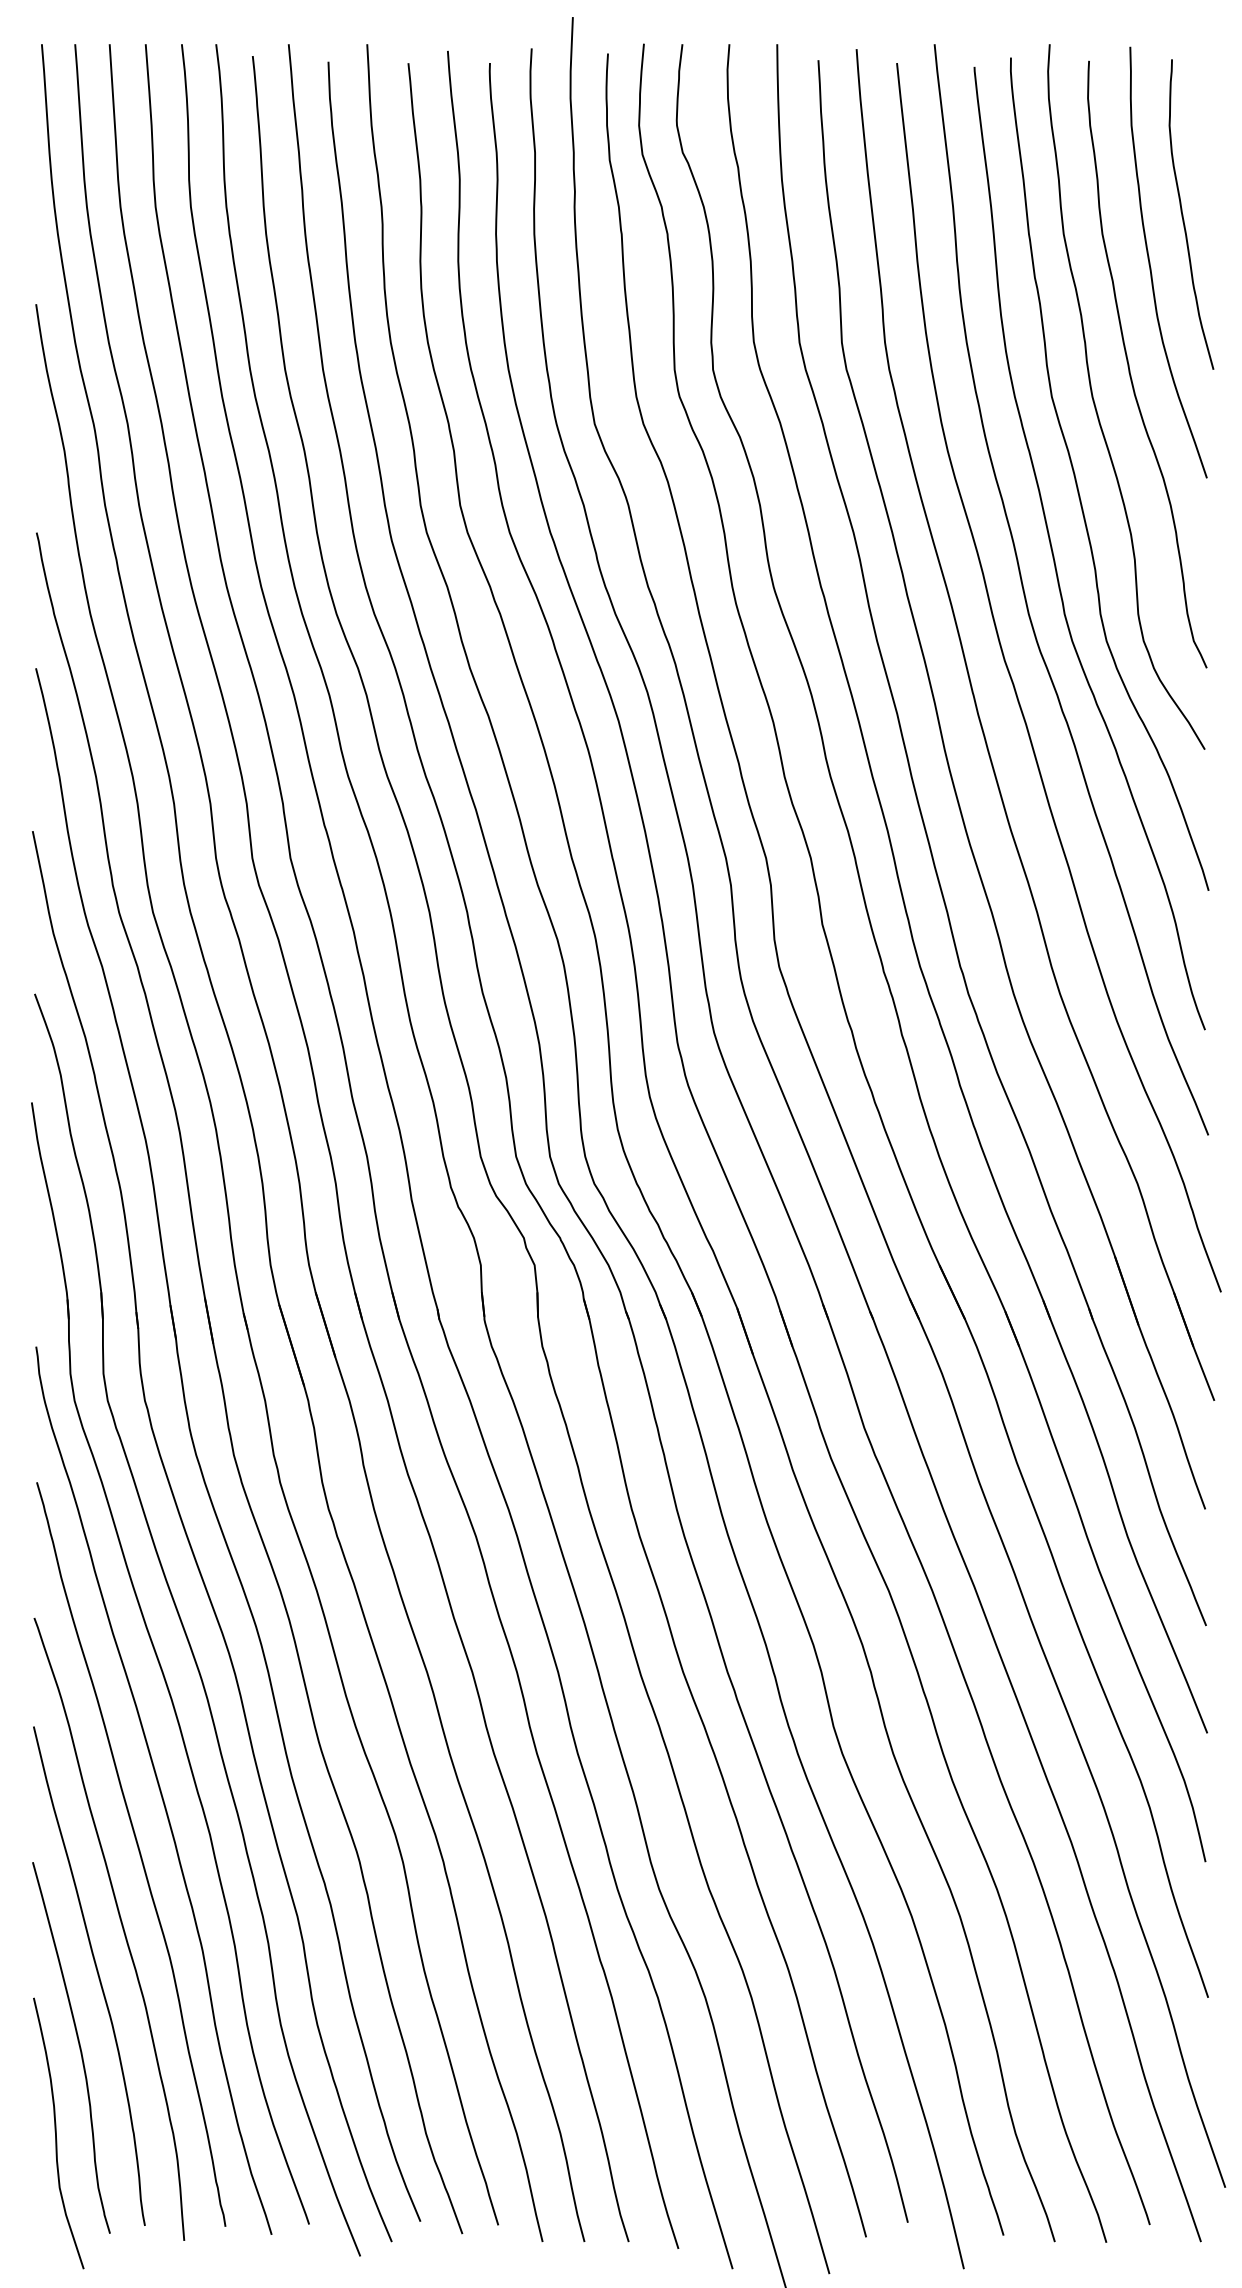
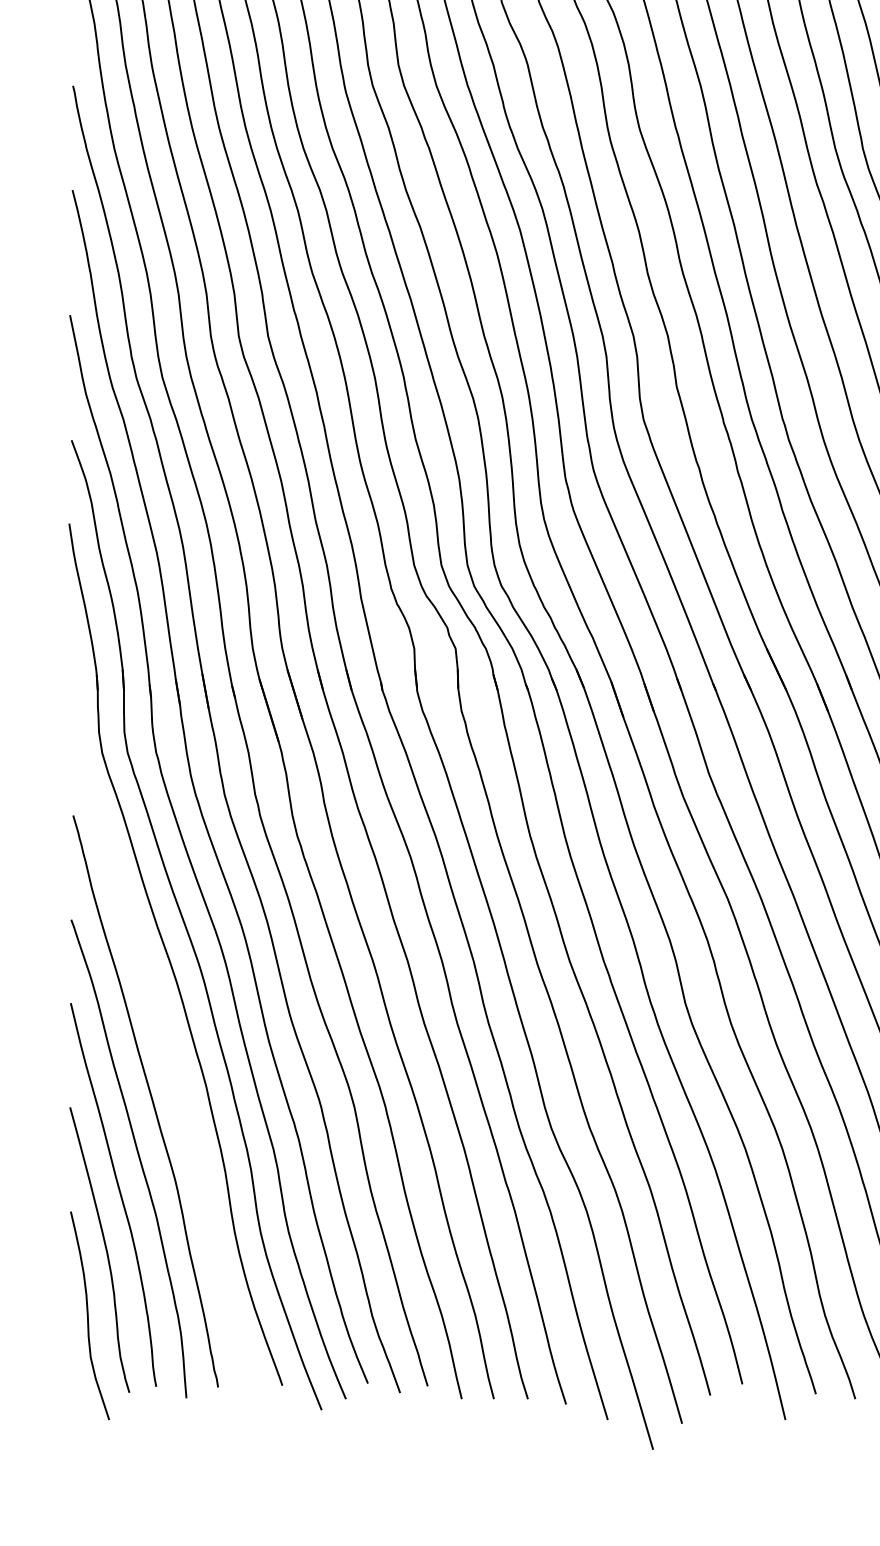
curve: (158, 1788) -> (166, 1050), removed

